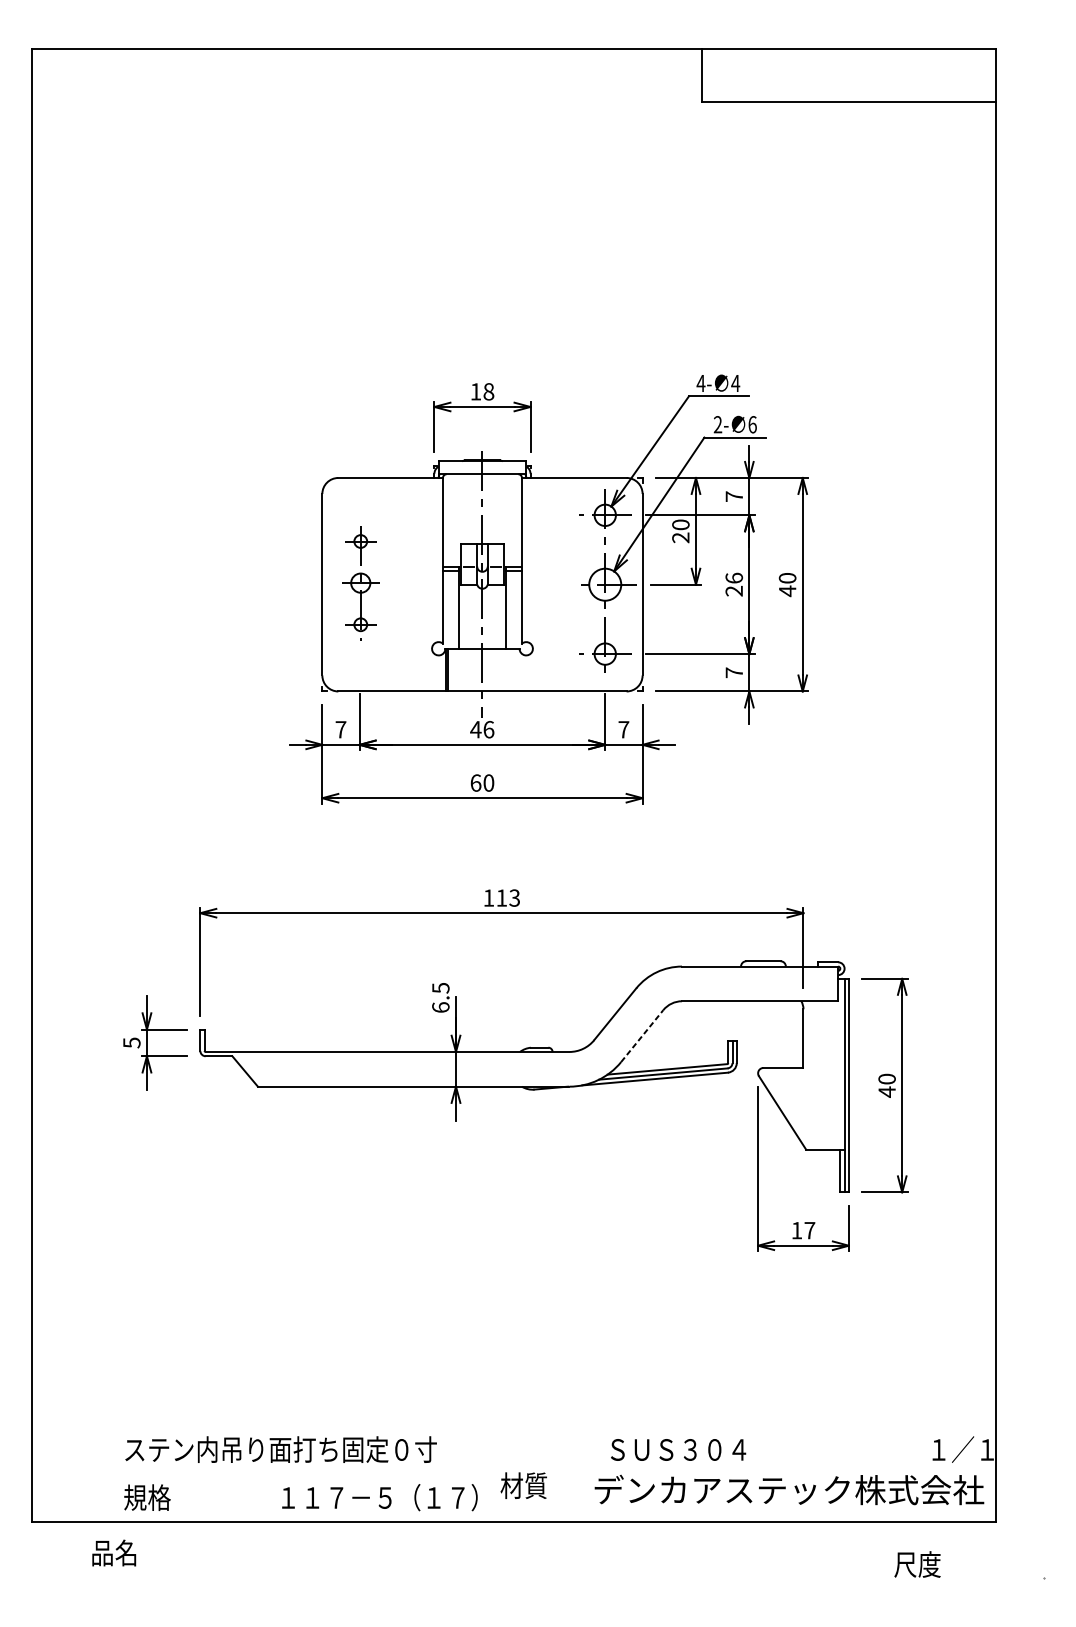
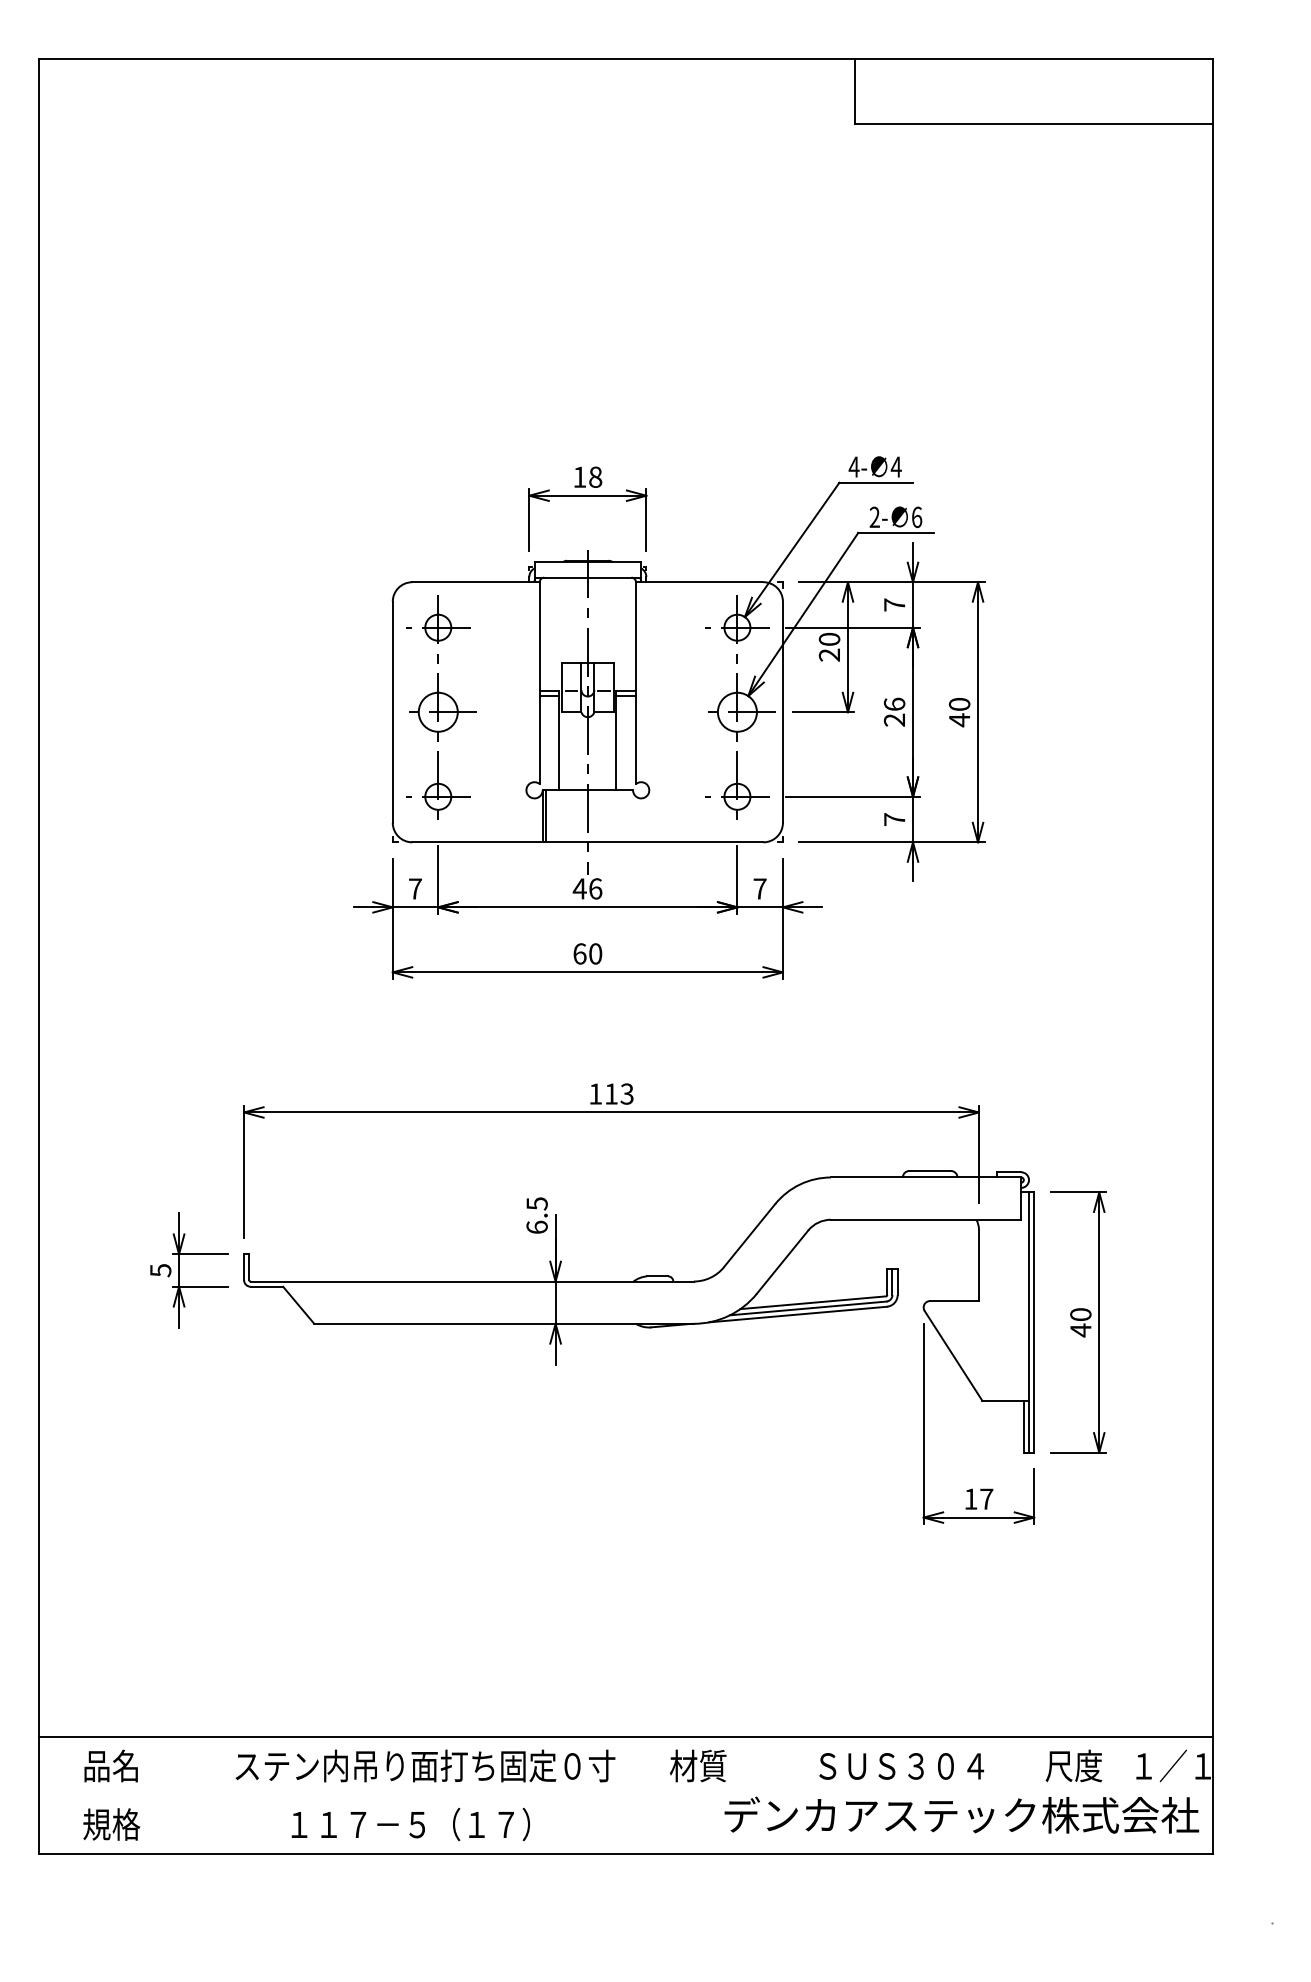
part: (362, 580) -> (441, 707), size x1.67
line: (642, 1036) -> (782, 1262), dashed -> solid
line: (514, 1426) -> (626, 1737), added
text: (281, 1449) -> (425, 1765), moved
text: (678, 1450) -> (901, 1766), moved
text: (524, 1485) -> (698, 1765), moved
text: (147, 1497) -> (111, 1824), moved
text: (379, 1497) -> (410, 1824), moved
text: (113, 1552) -> (110, 1765), moved
text: (917, 1564) -> (1073, 1765), moved

